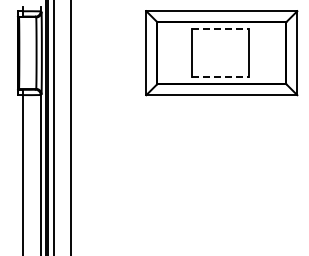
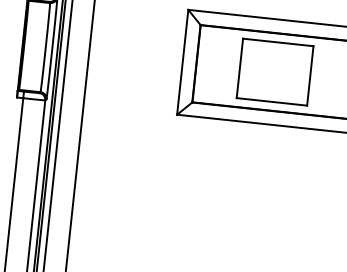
line: (220, 29) -> (278, 42), dashed -> solid
line: (220, 77) -> (272, 102), dashed -> solid

